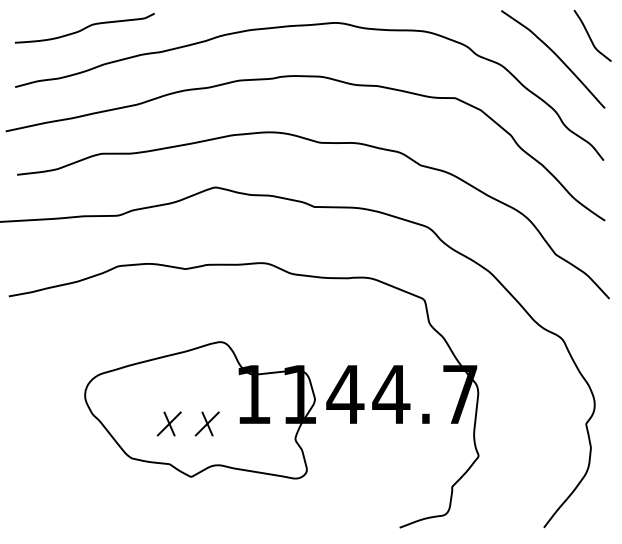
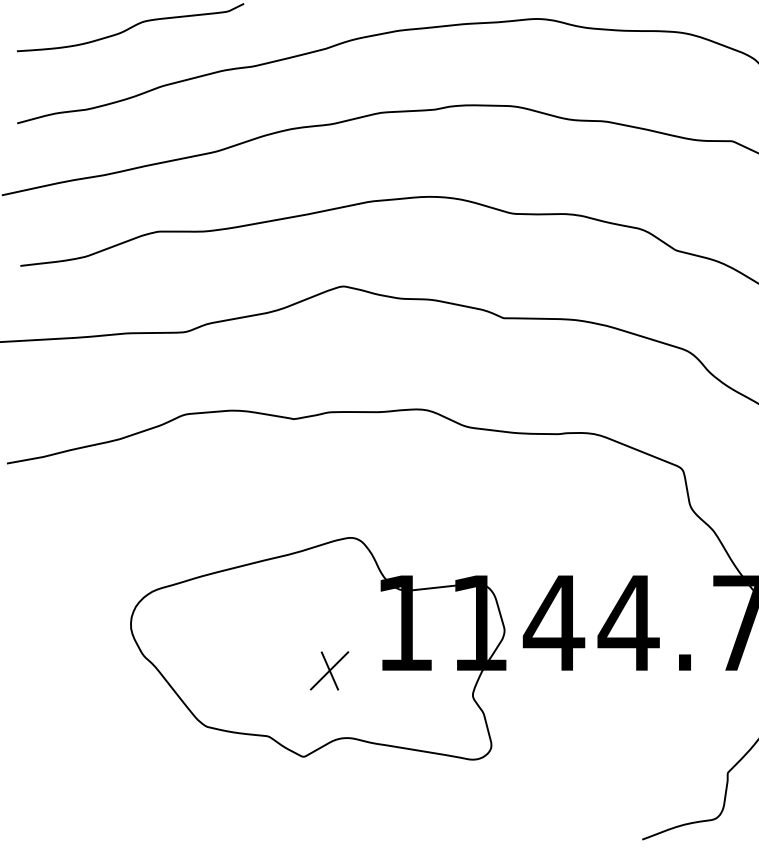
part: (168, 423) -> (266, 670), removed

